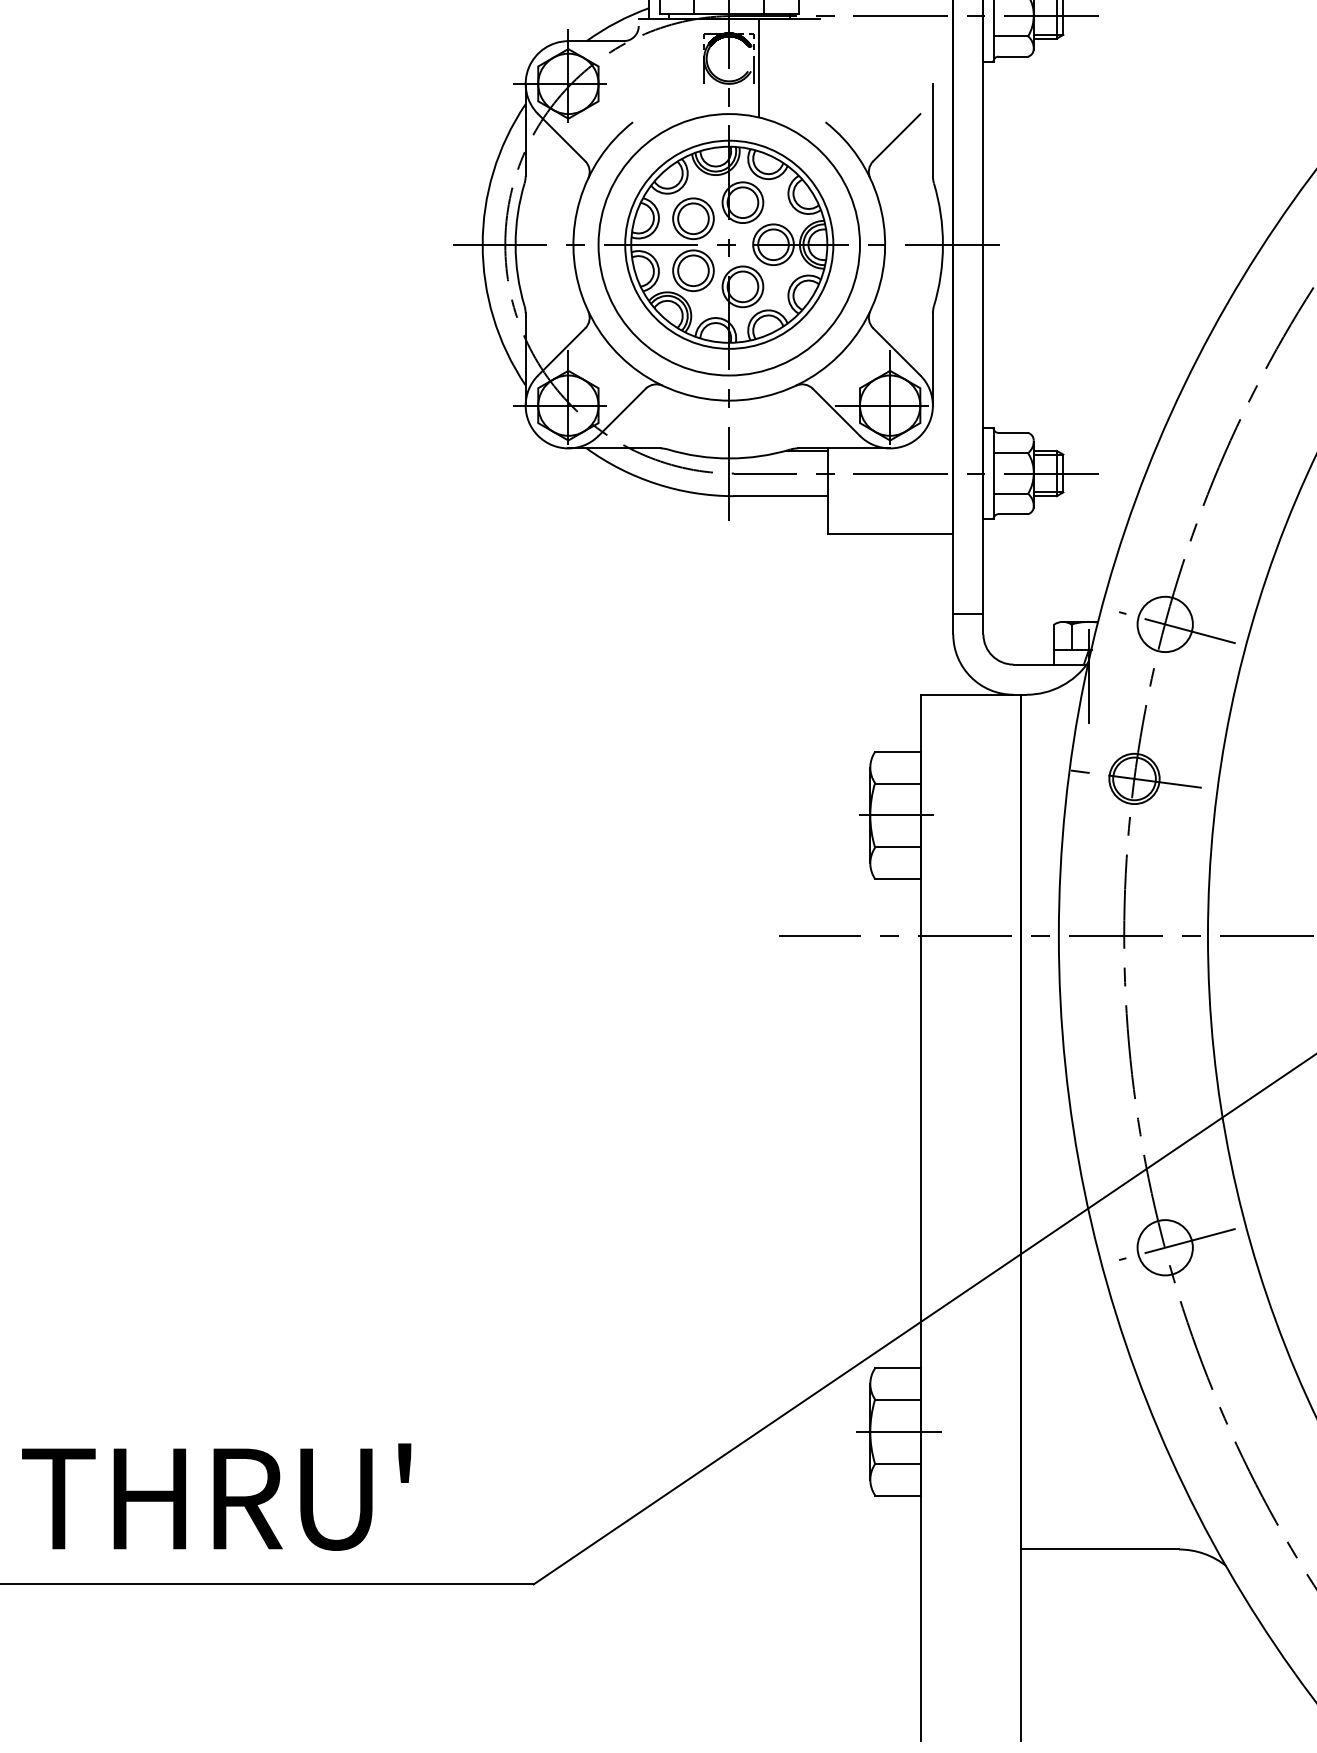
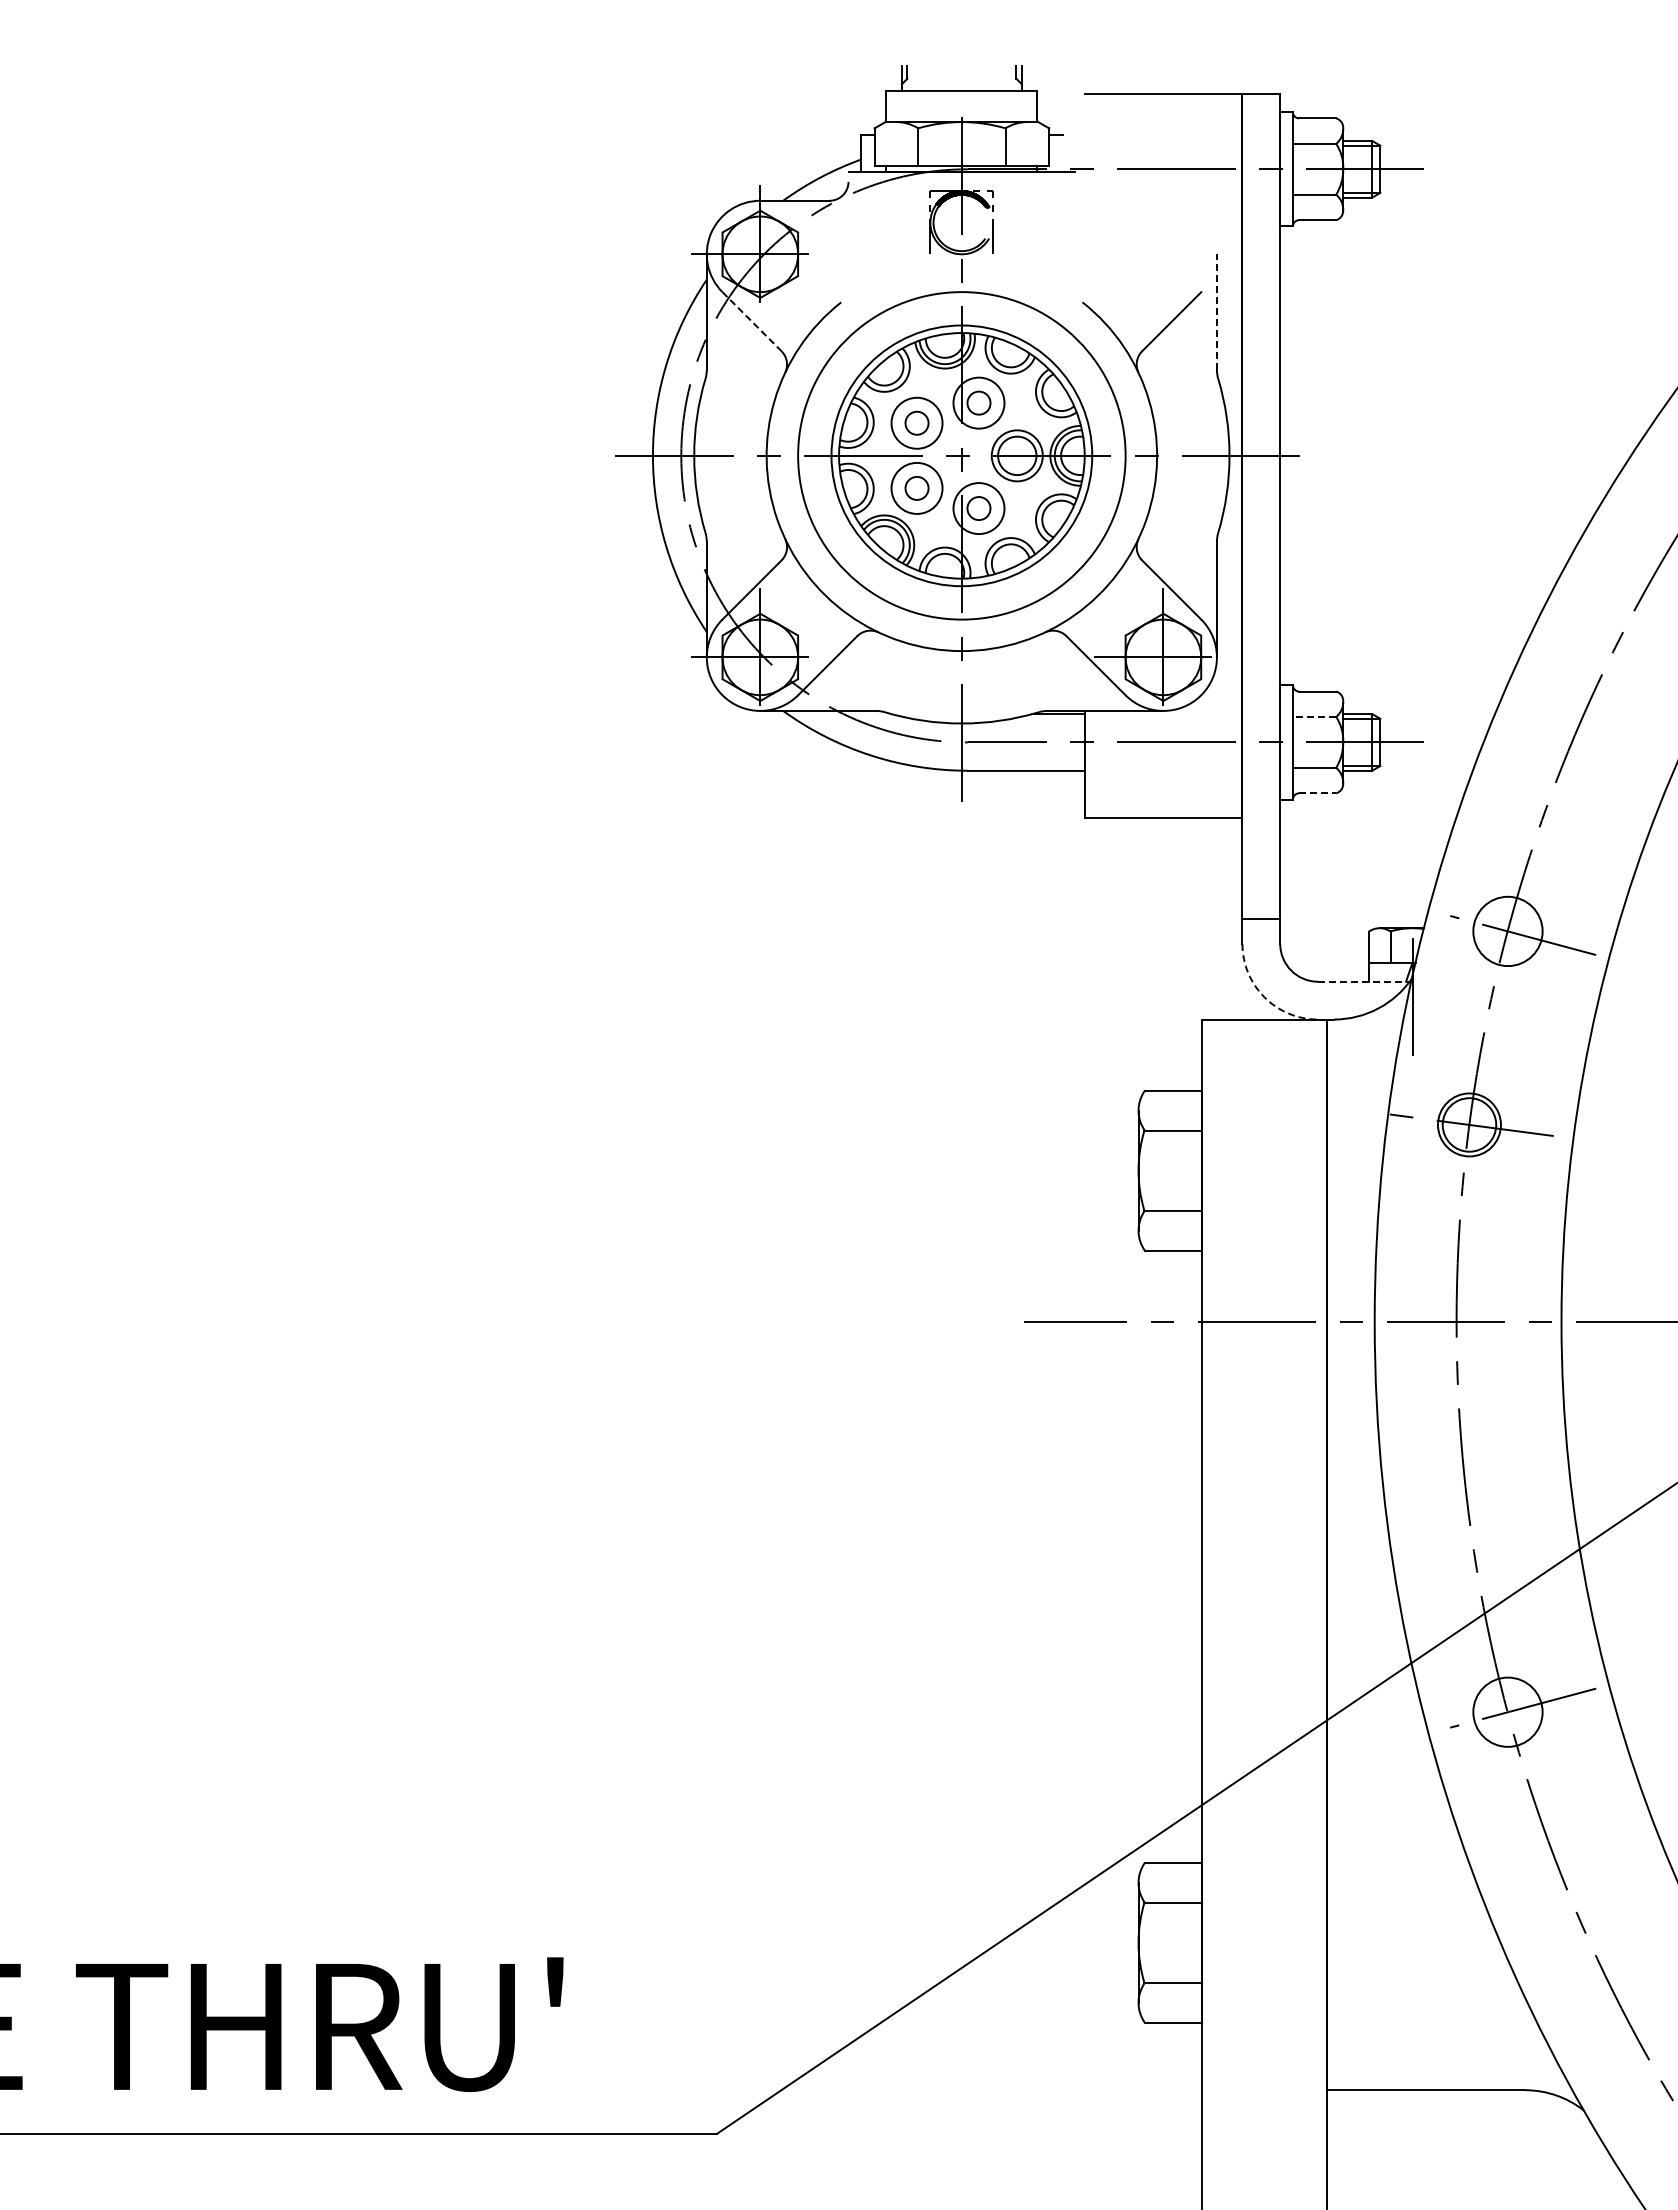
line: (758, 68) -> (998, 234), removed
line: (932, 130) -> (1216, 312), solid -> dashed
line: (562, 137) -> (752, 321), solid -> dashed
circle: (742, 202) -> (978, 402), size x0.6
circle: (693, 218) -> (916, 423), size x0.6
circle: (693, 270) -> (916, 488), size x0.6
circle: (742, 286) -> (978, 508), size x0.6
line: (1010, 452) -> (1314, 716), solid -> dashed
line: (1013, 514) -> (1317, 793), solid -> dashed
line: (1049, 664) -> (1363, 981), solid -> dashed
arc: (970, 677) -> (1264, 997), solid -> dashed
line: (895, 815) -> (1170, 1170), removed
line: (898, 1431) -> (1173, 1942), removed

